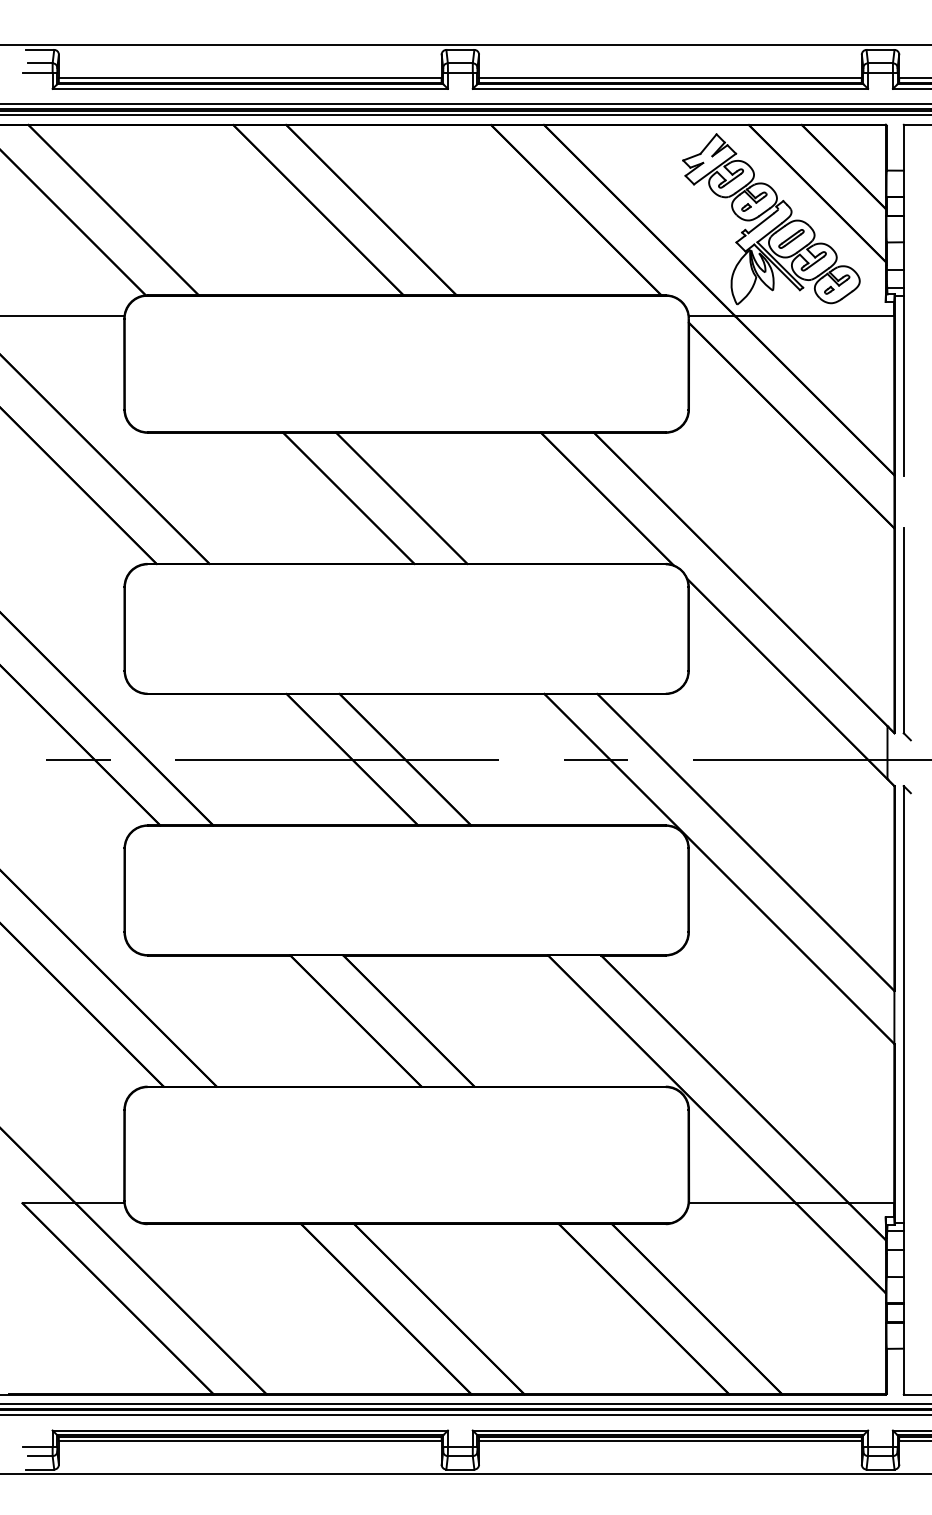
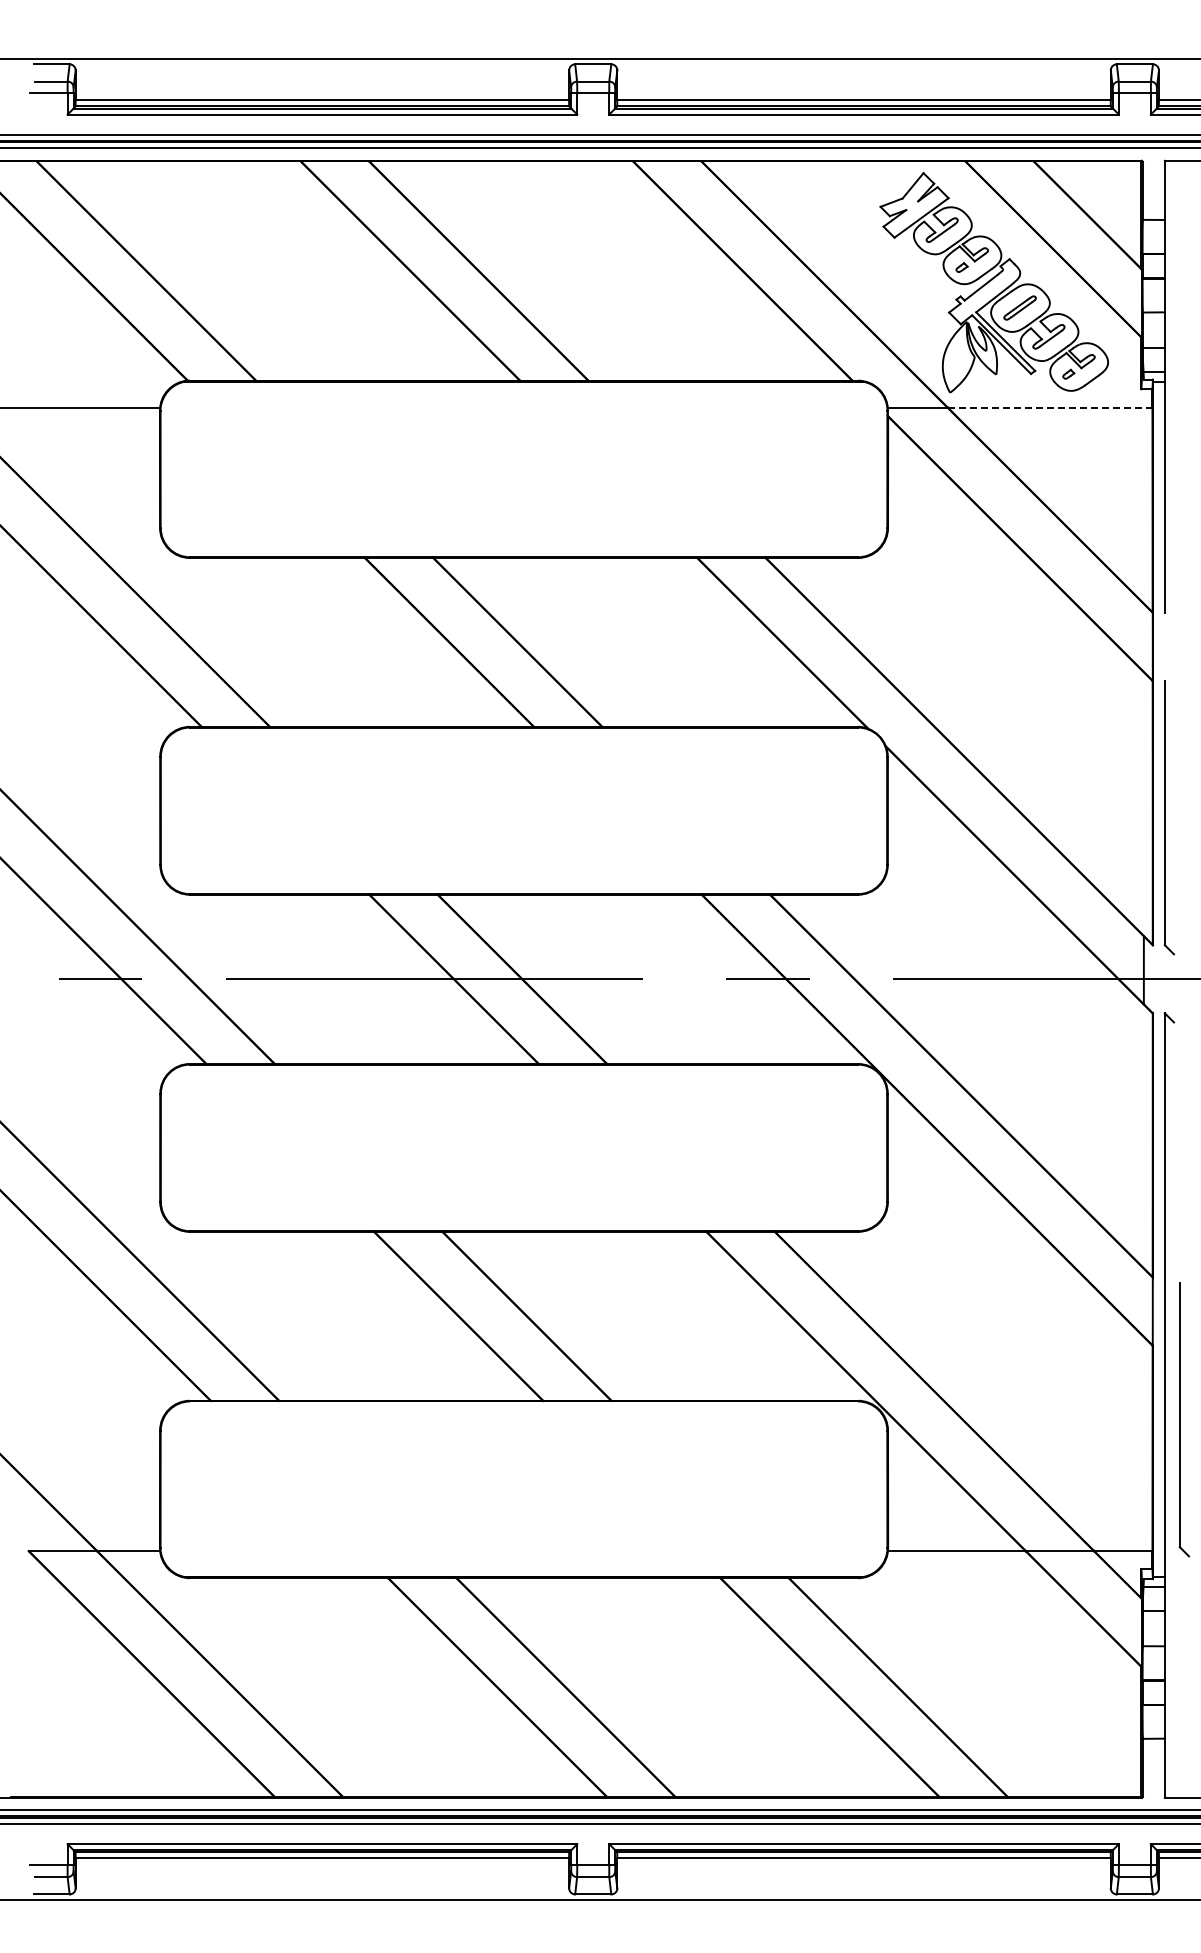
line: (815, 316) -> (1050, 407), solid -> dashed
part: (919, 1101) -> (1184, 1419), added

